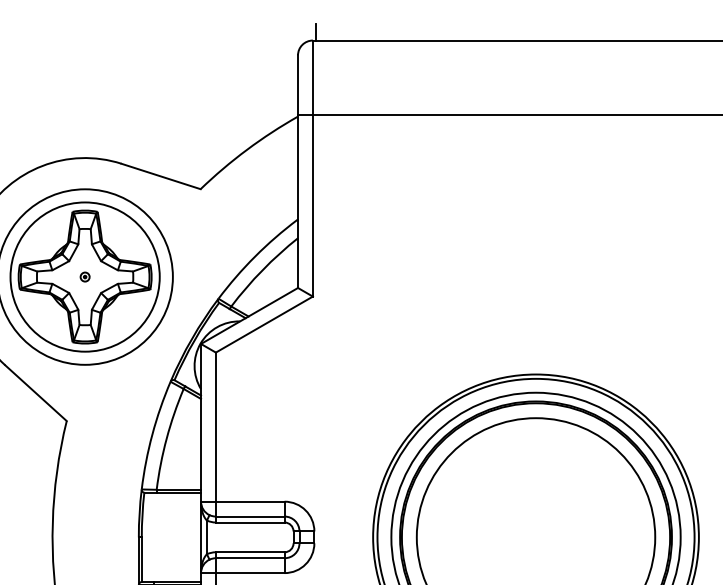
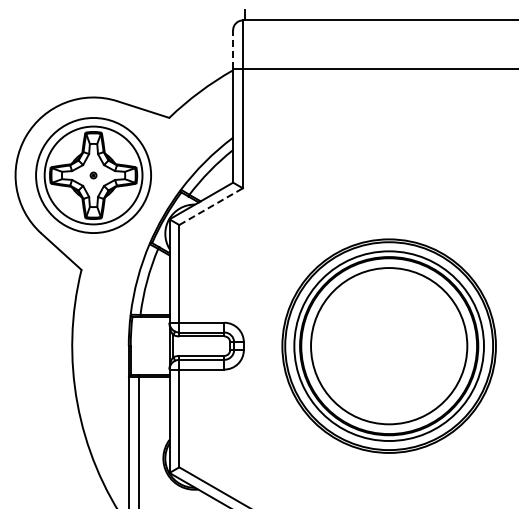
line: (298, 84) -> (233, 49), solid -> dashed
line: (265, 324) -> (211, 206), solid -> dashed

